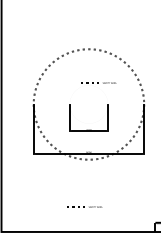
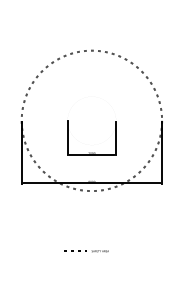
part: (98, 82) -> (104, 92), removed

